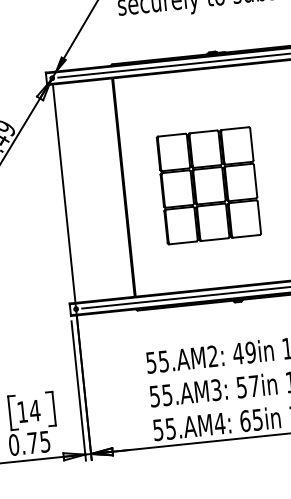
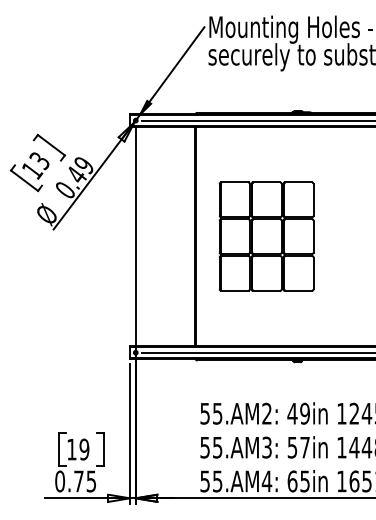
part: (208, 185) -> (266, 236), moved
text: (35, 410) -> (84, 449), 14 -> 19

